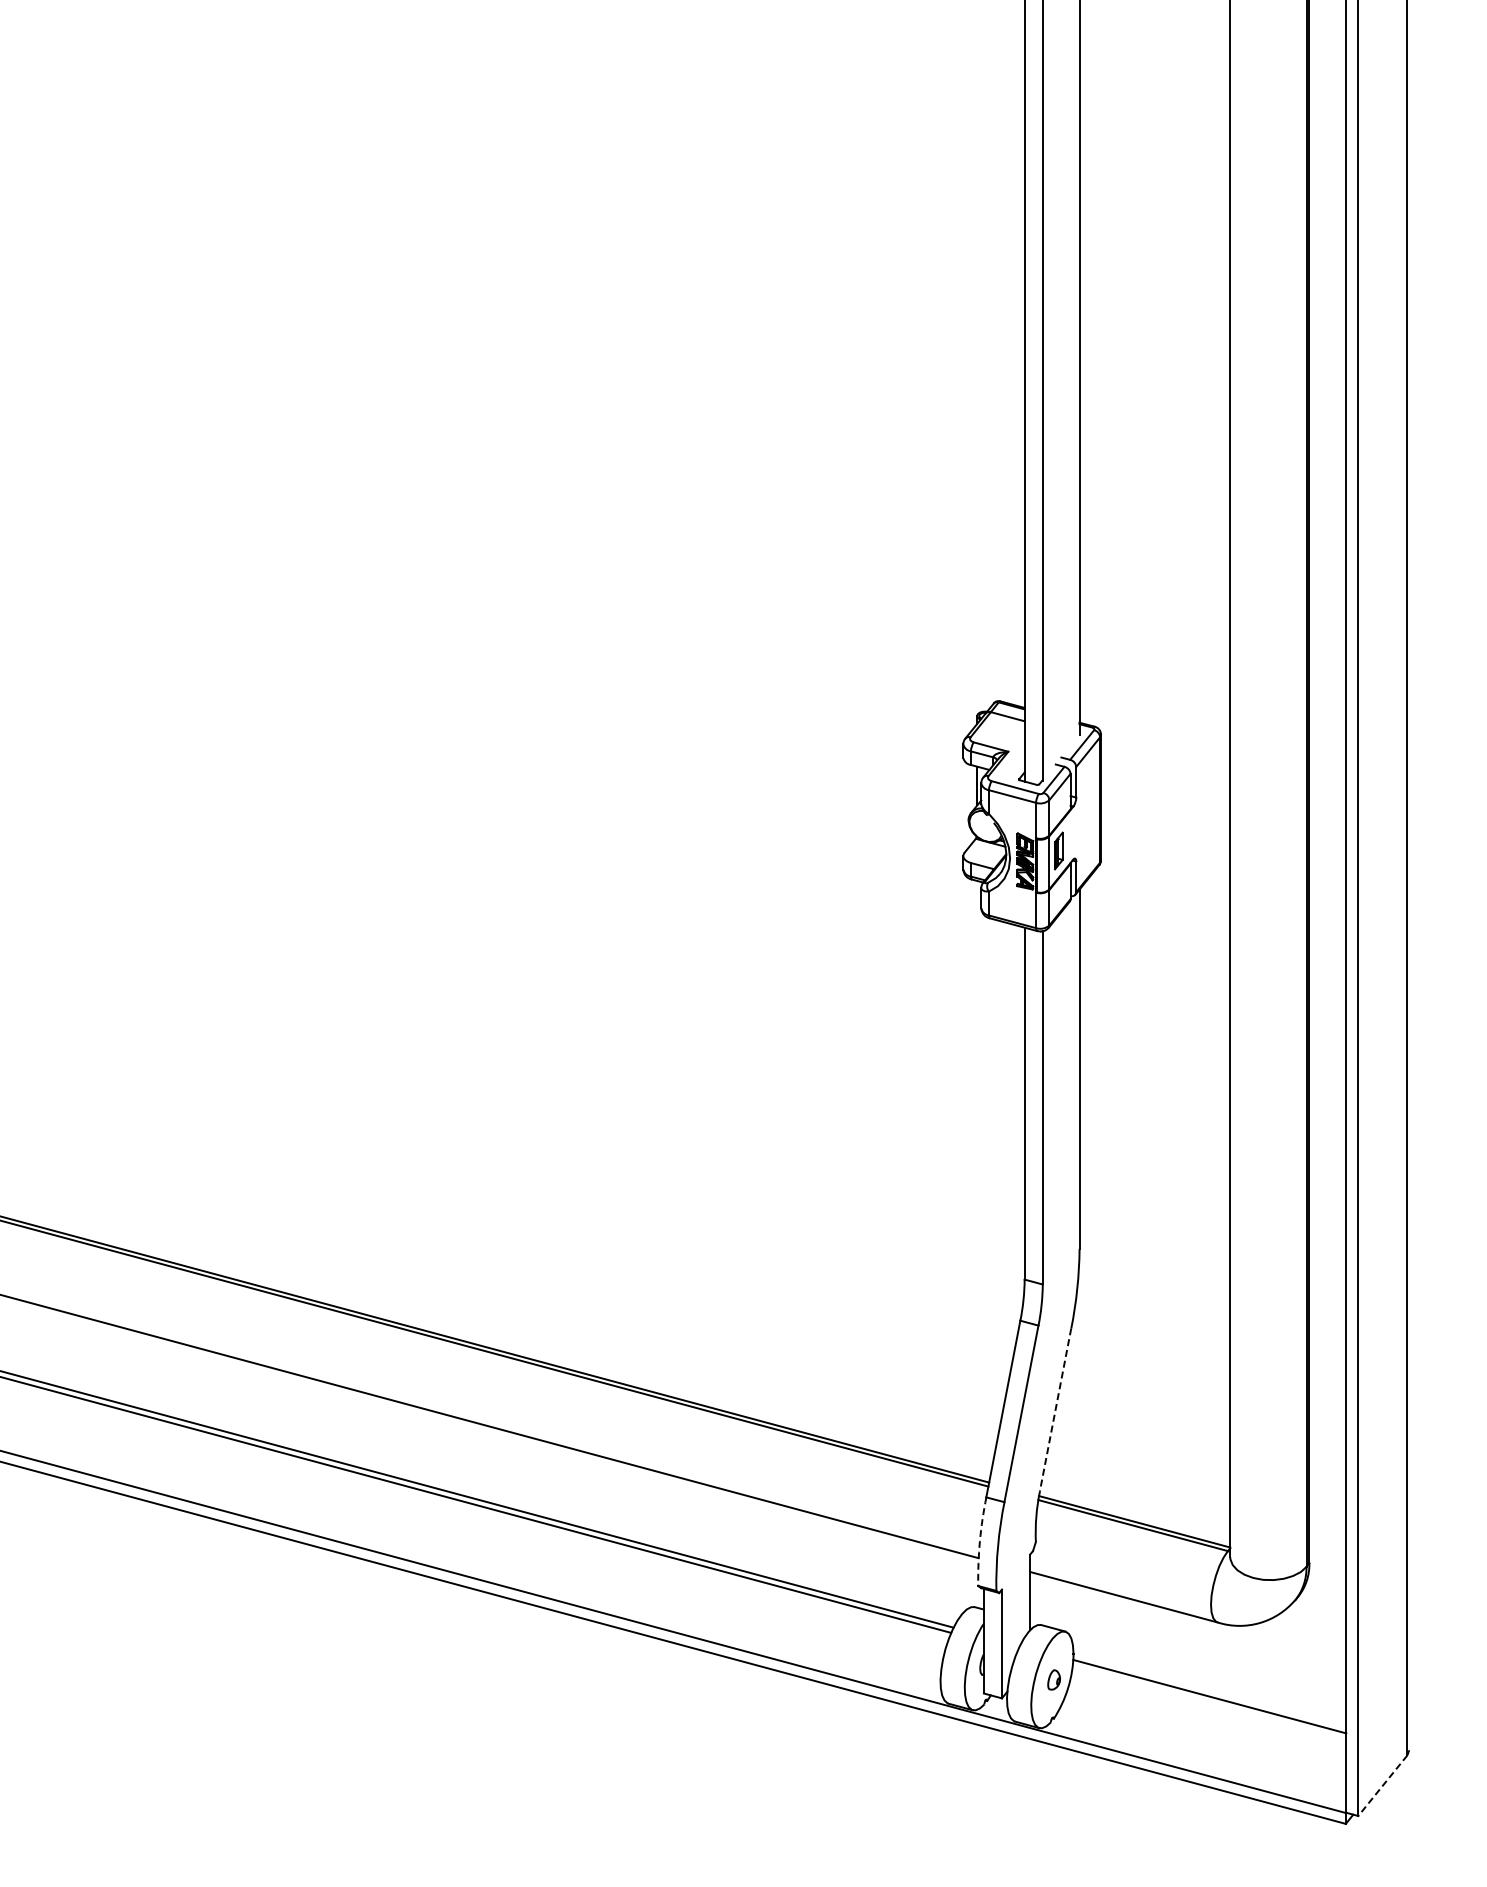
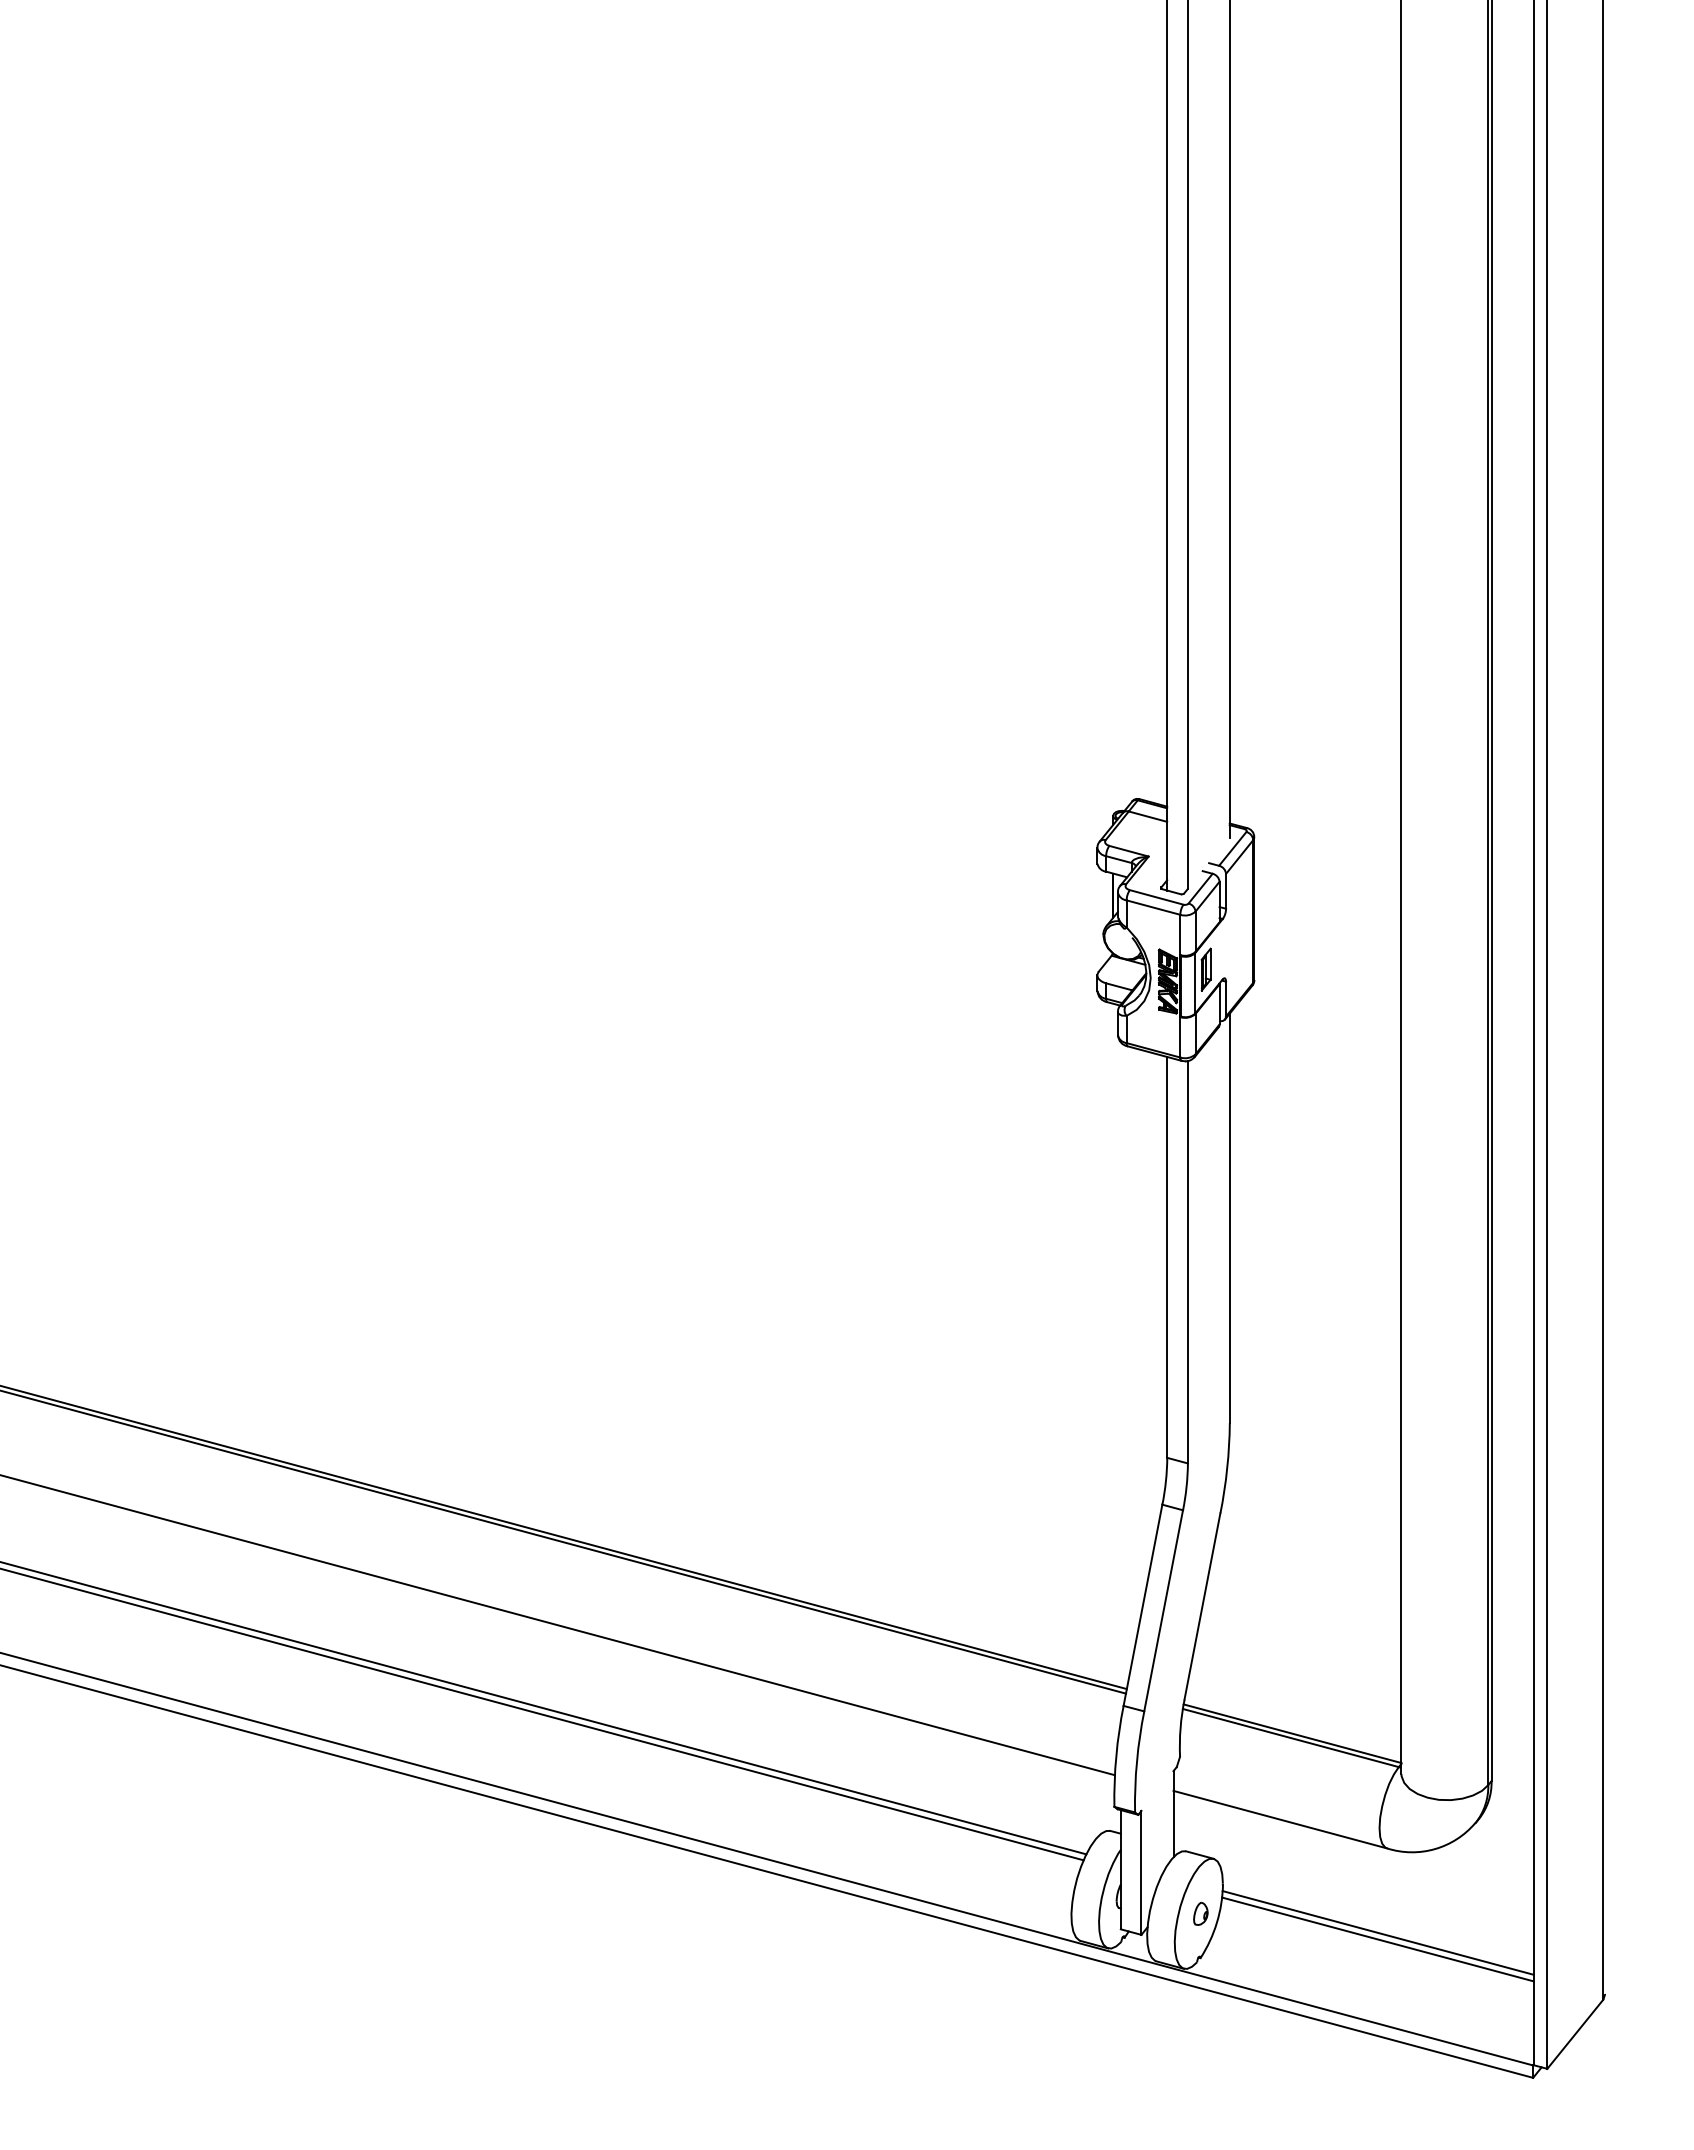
line: (1055, 1410) -> (1202, 1606), dashed -> solid
arc: (979, 1541) -> (1115, 1756), dashed -> solid
line: (1209, 1702) -> (1377, 1939), added
line: (1382, 1786) -> (1574, 2035), dashed -> solid

